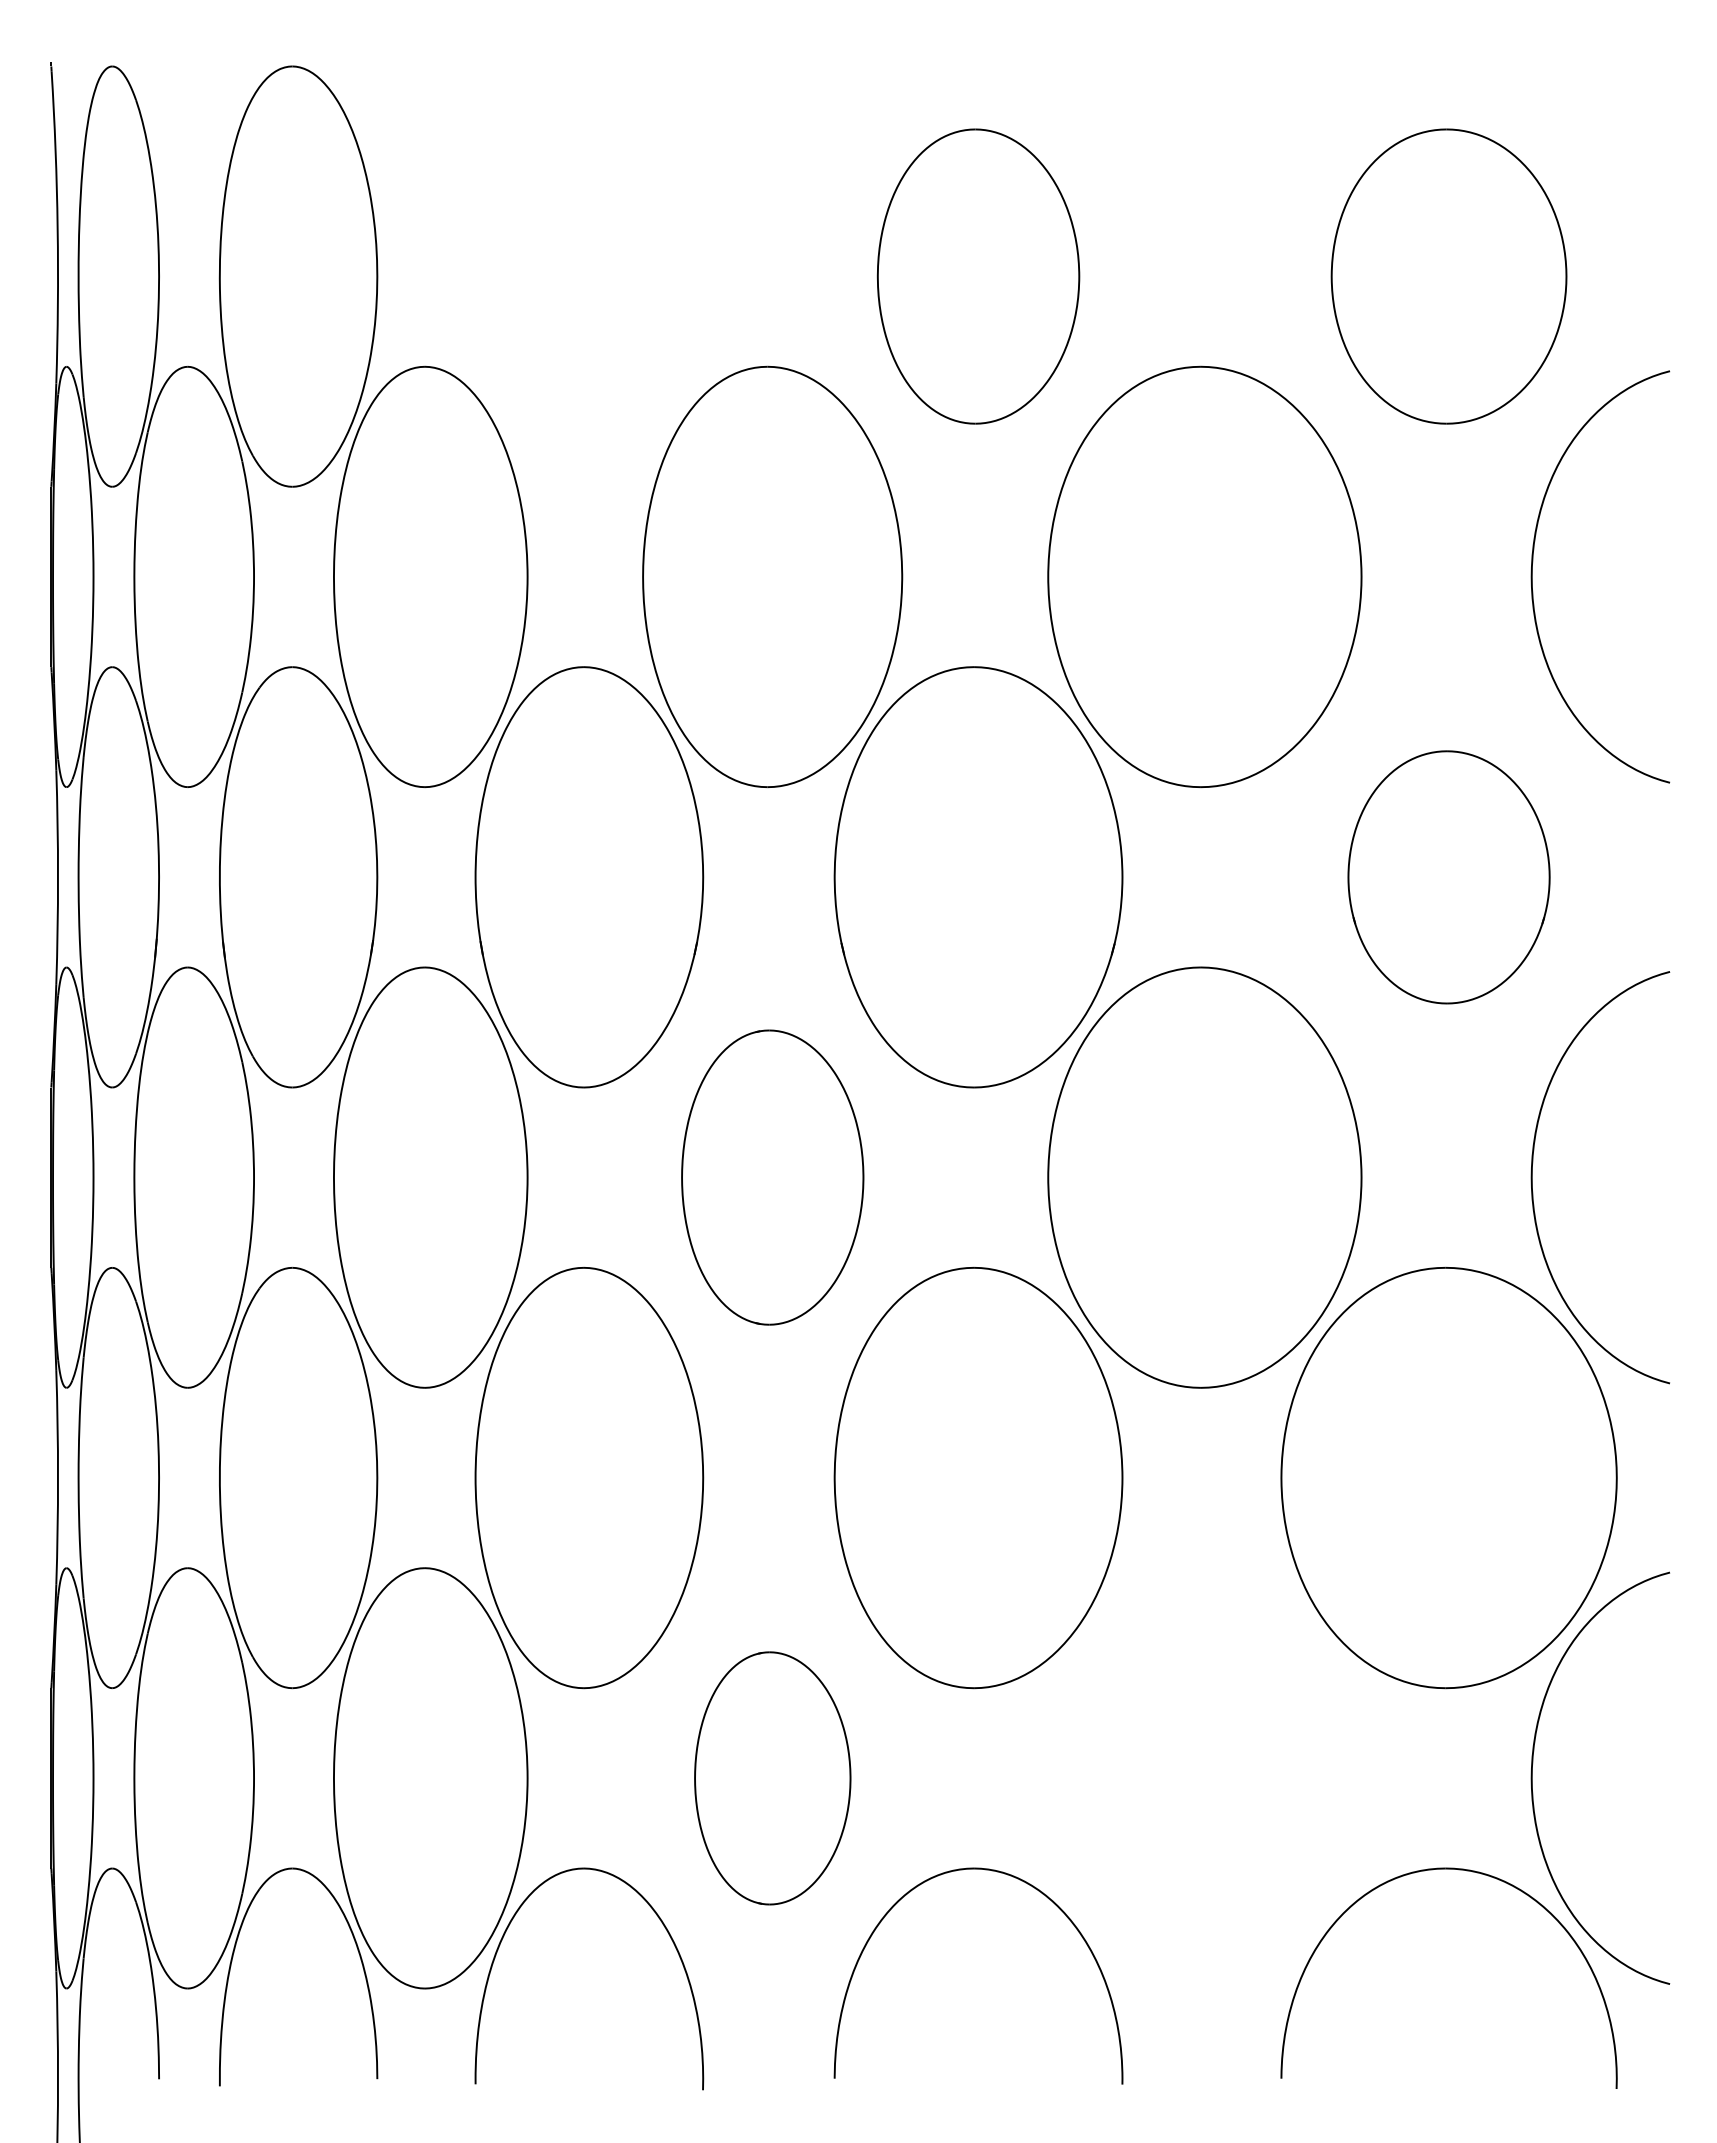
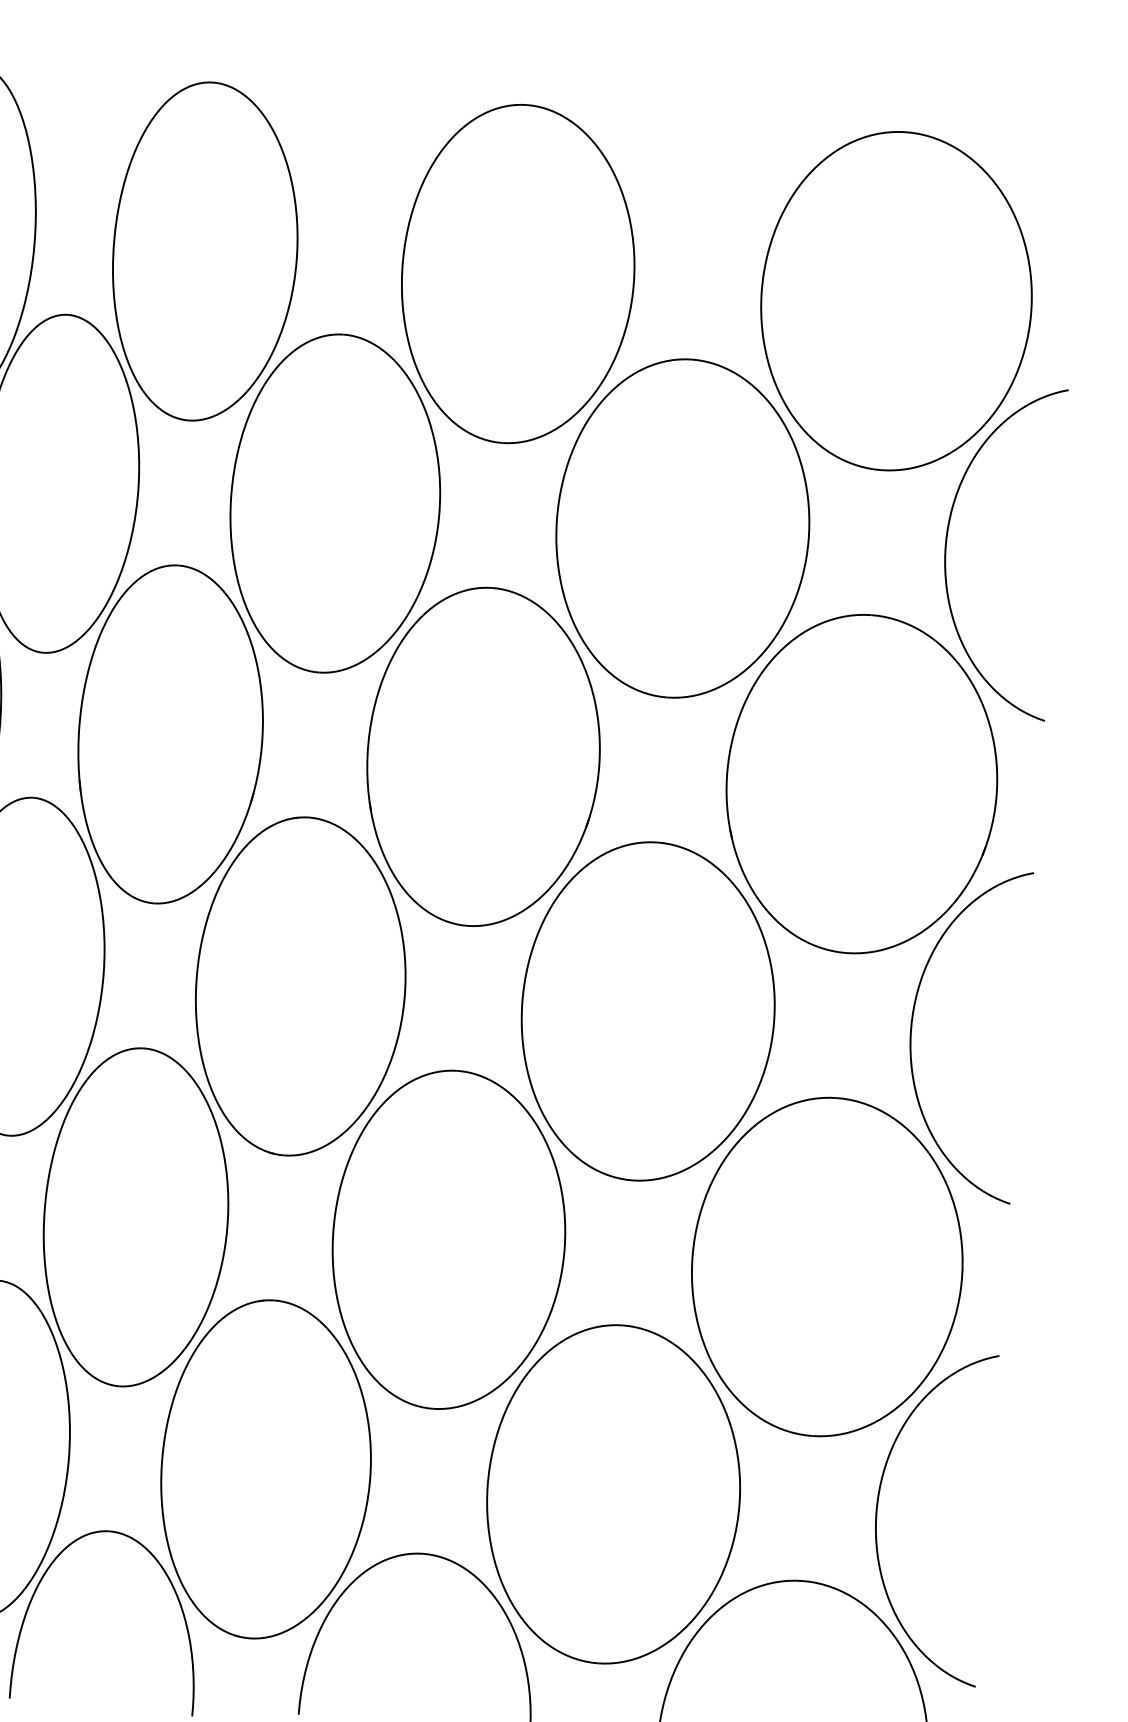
part: (589, 276) -> (205, 251), added
part: (978, 276) -> (518, 274), size x1.43
part: (1448, 276) -> (896, 301), size x1.43
part: (1448, 877) -> (861, 784), size x1.67
part: (772, 1177) -> (300, 986), size x1.43
part: (772, 1778) -> (266, 1469), size x1.67
part: (1204, 1778) -> (613, 1494), added

